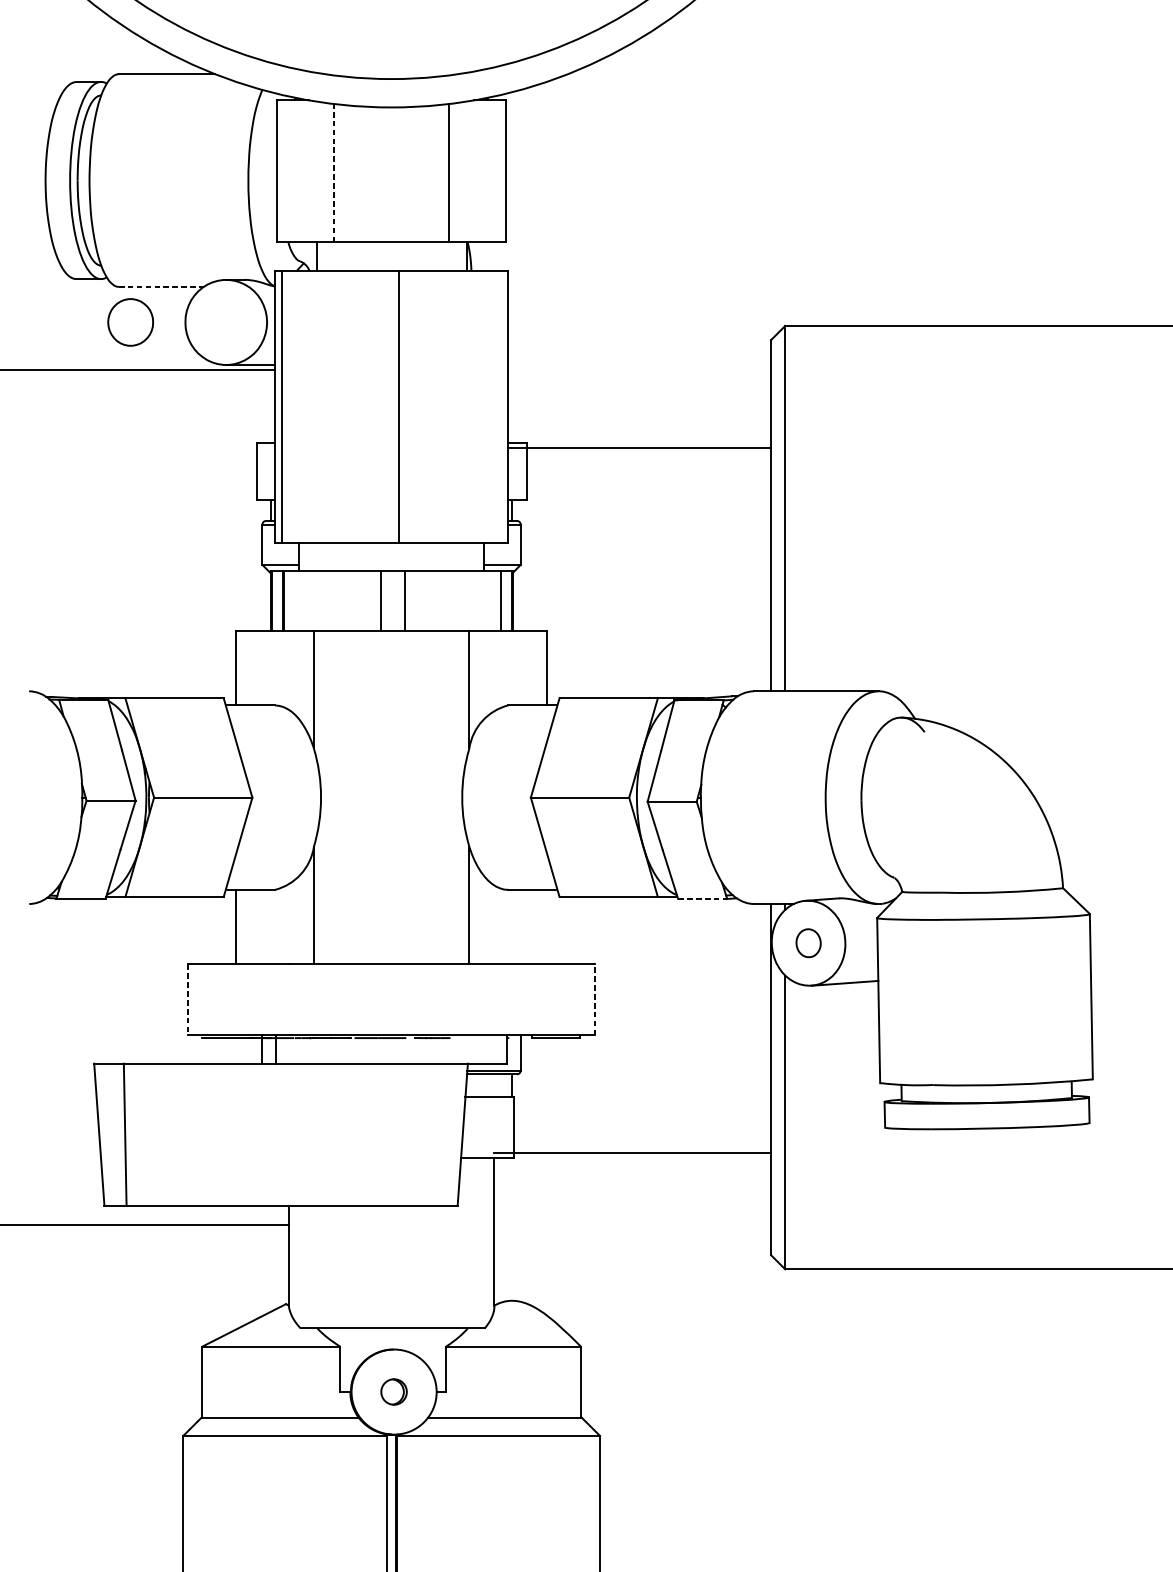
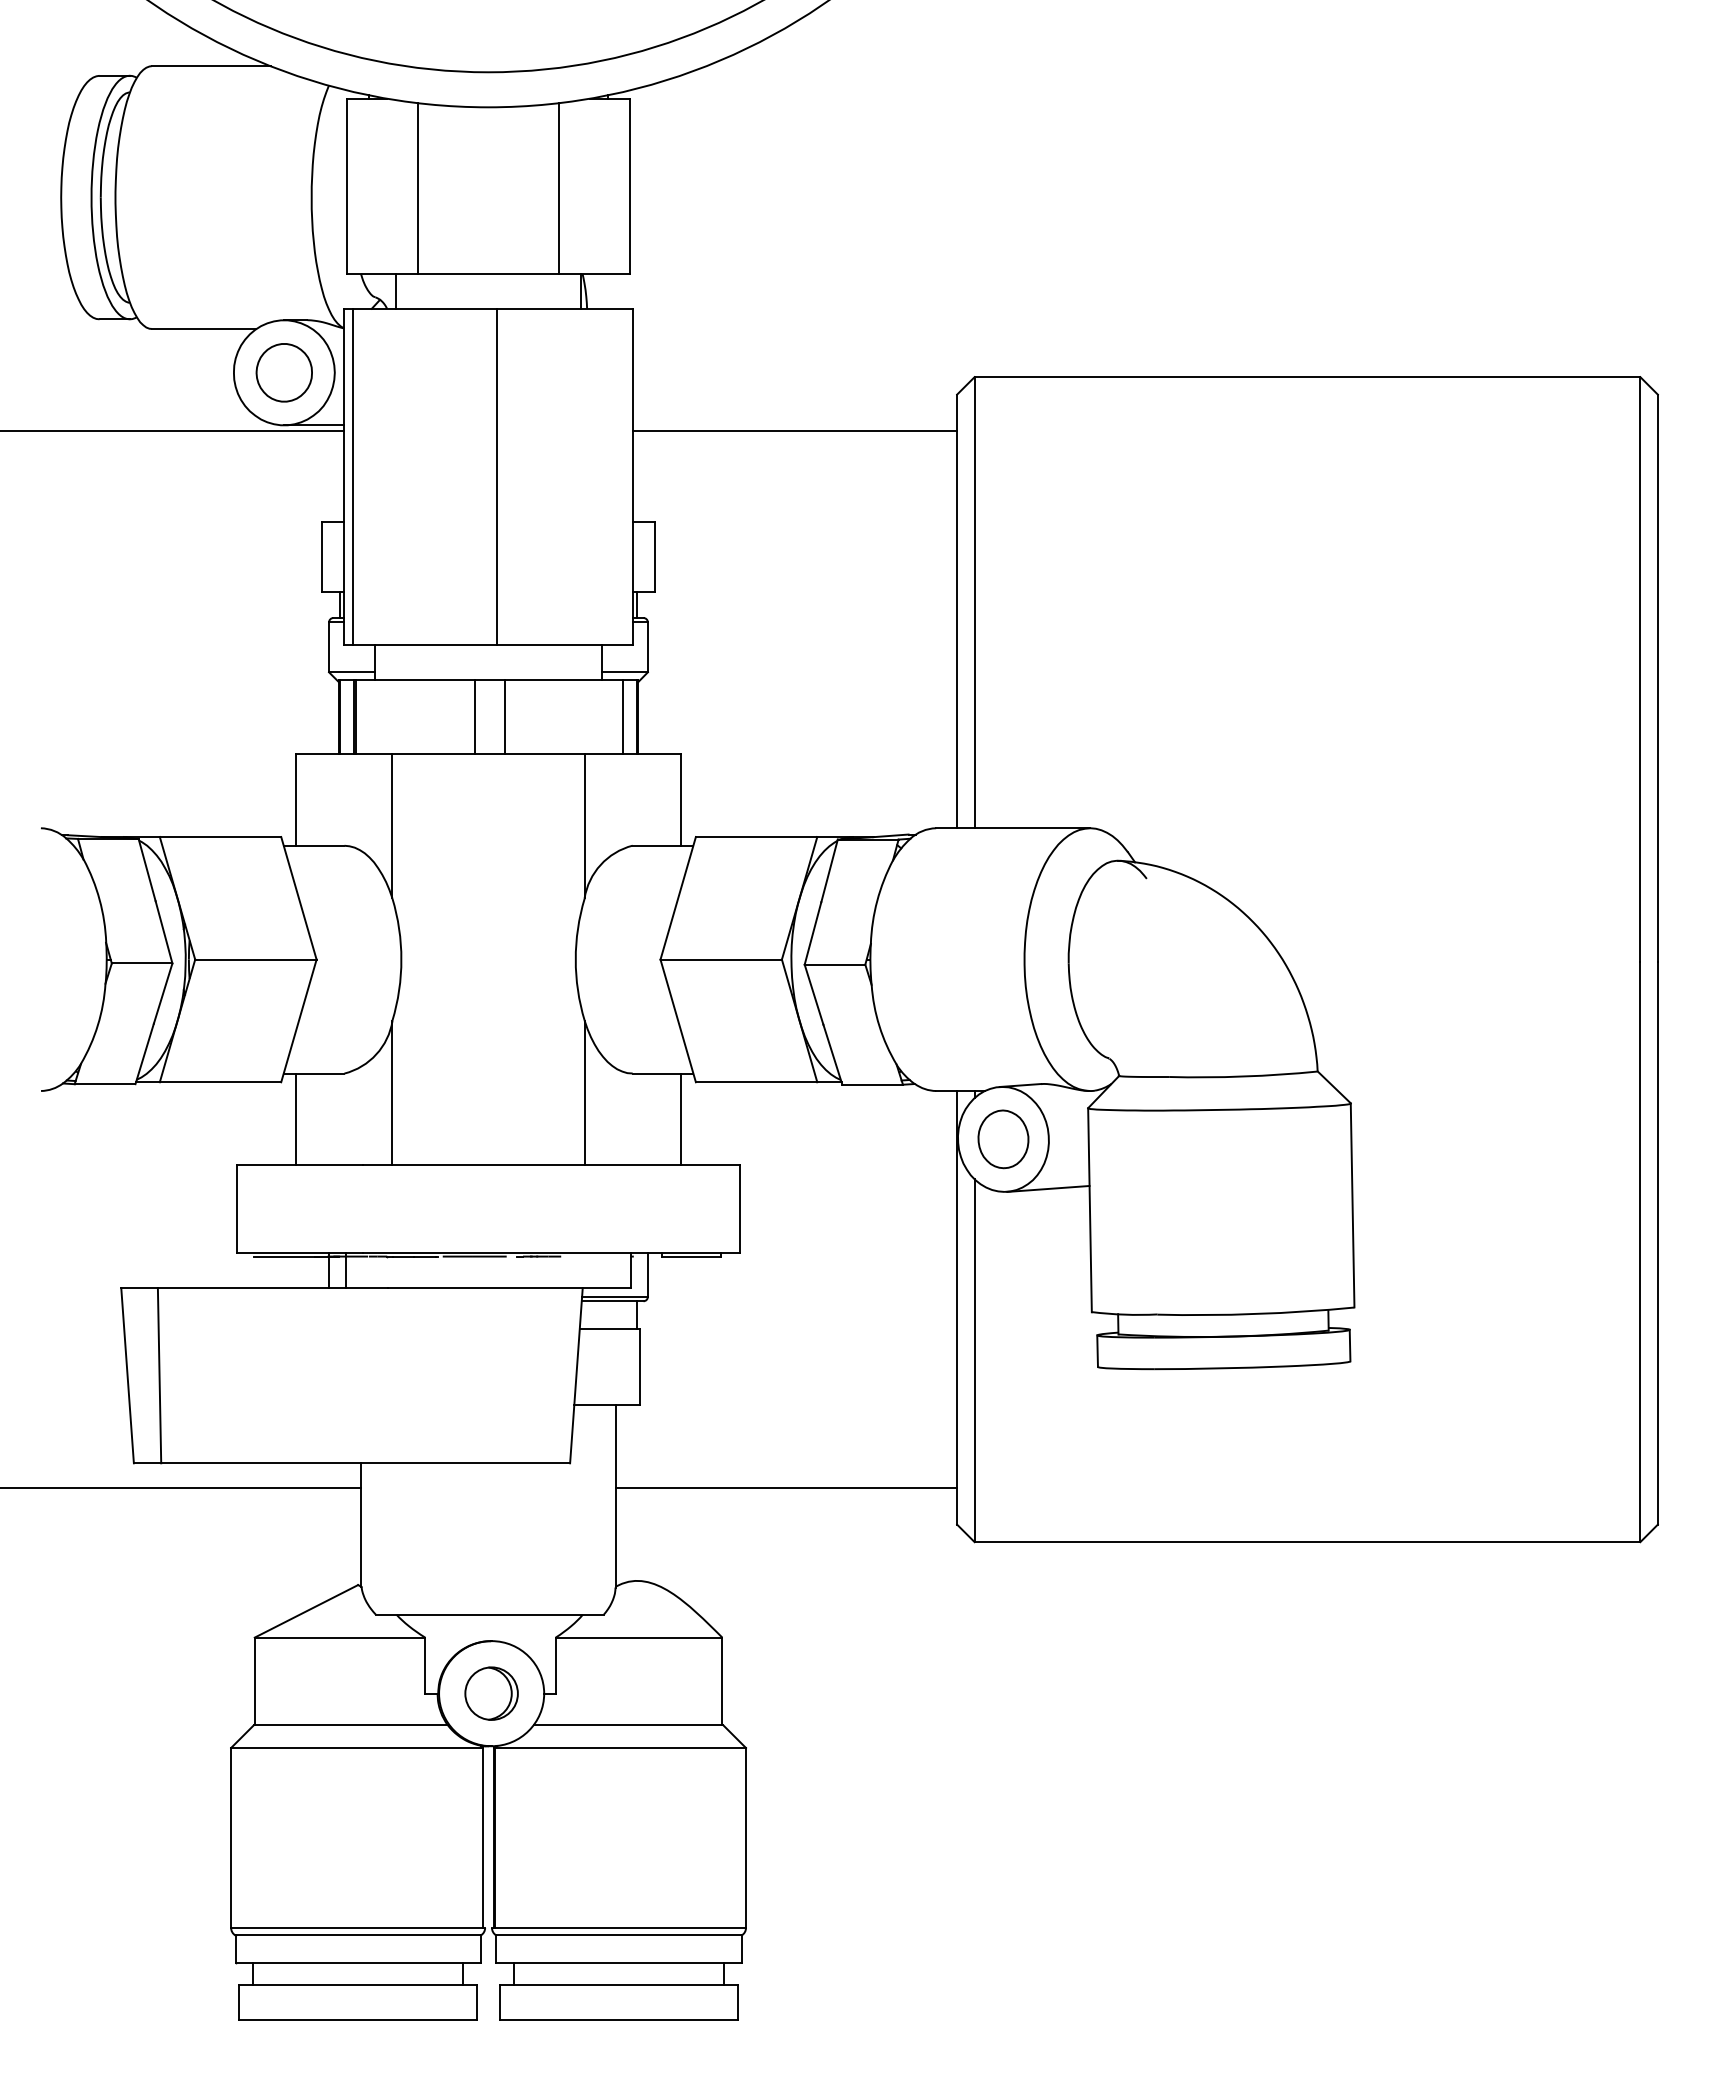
line: (334, 172) -> (417, 187), dashed -> solid
line: (161, 286) -> (204, 328), dashed -> solid
part: (130, 322) -> (283, 372), moved
line: (639, 448) -> (794, 431), moved
line: (703, 898) -> (873, 1084), dashed -> solid
line: (547, 927) -> (680, 1119), added
part: (808, 943) -> (1003, 1139), size x1.67
line: (188, 999) -> (237, 1209), dashed -> solid
line: (594, 999) -> (739, 1209), dashed -> solid
line: (632, 1153) -> (786, 1487), moved
part: (394, 1391) -> (491, 1693), size x1.67

